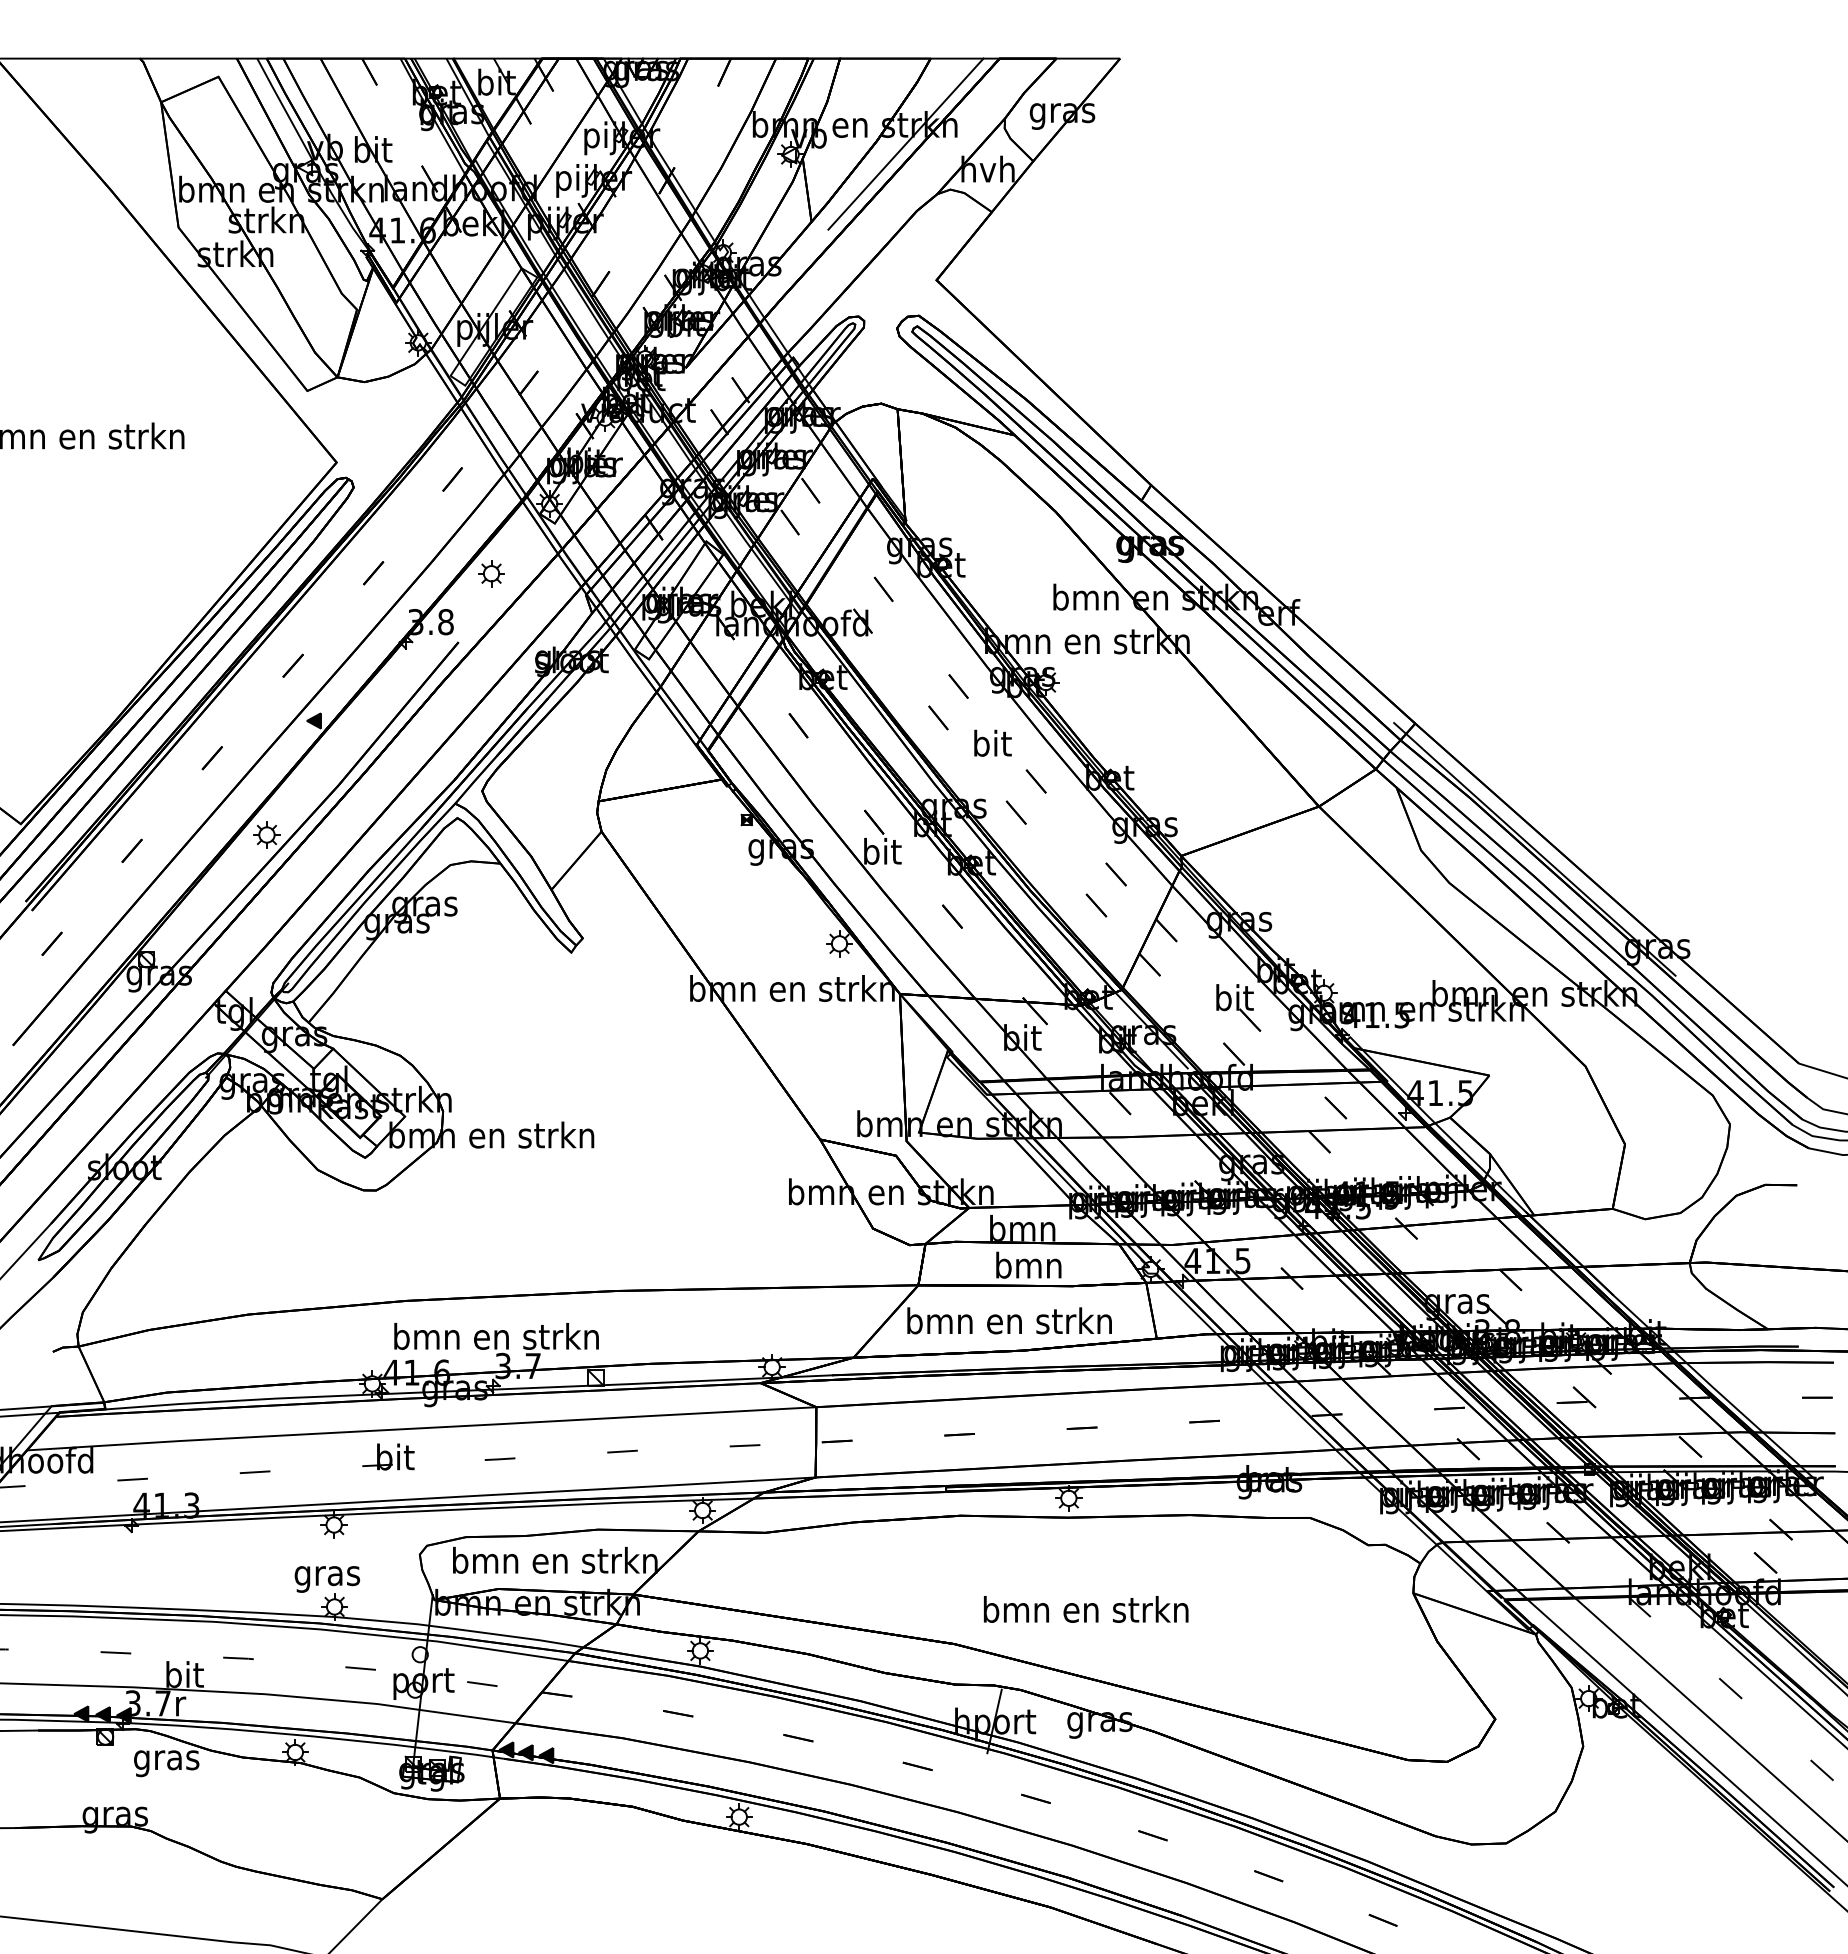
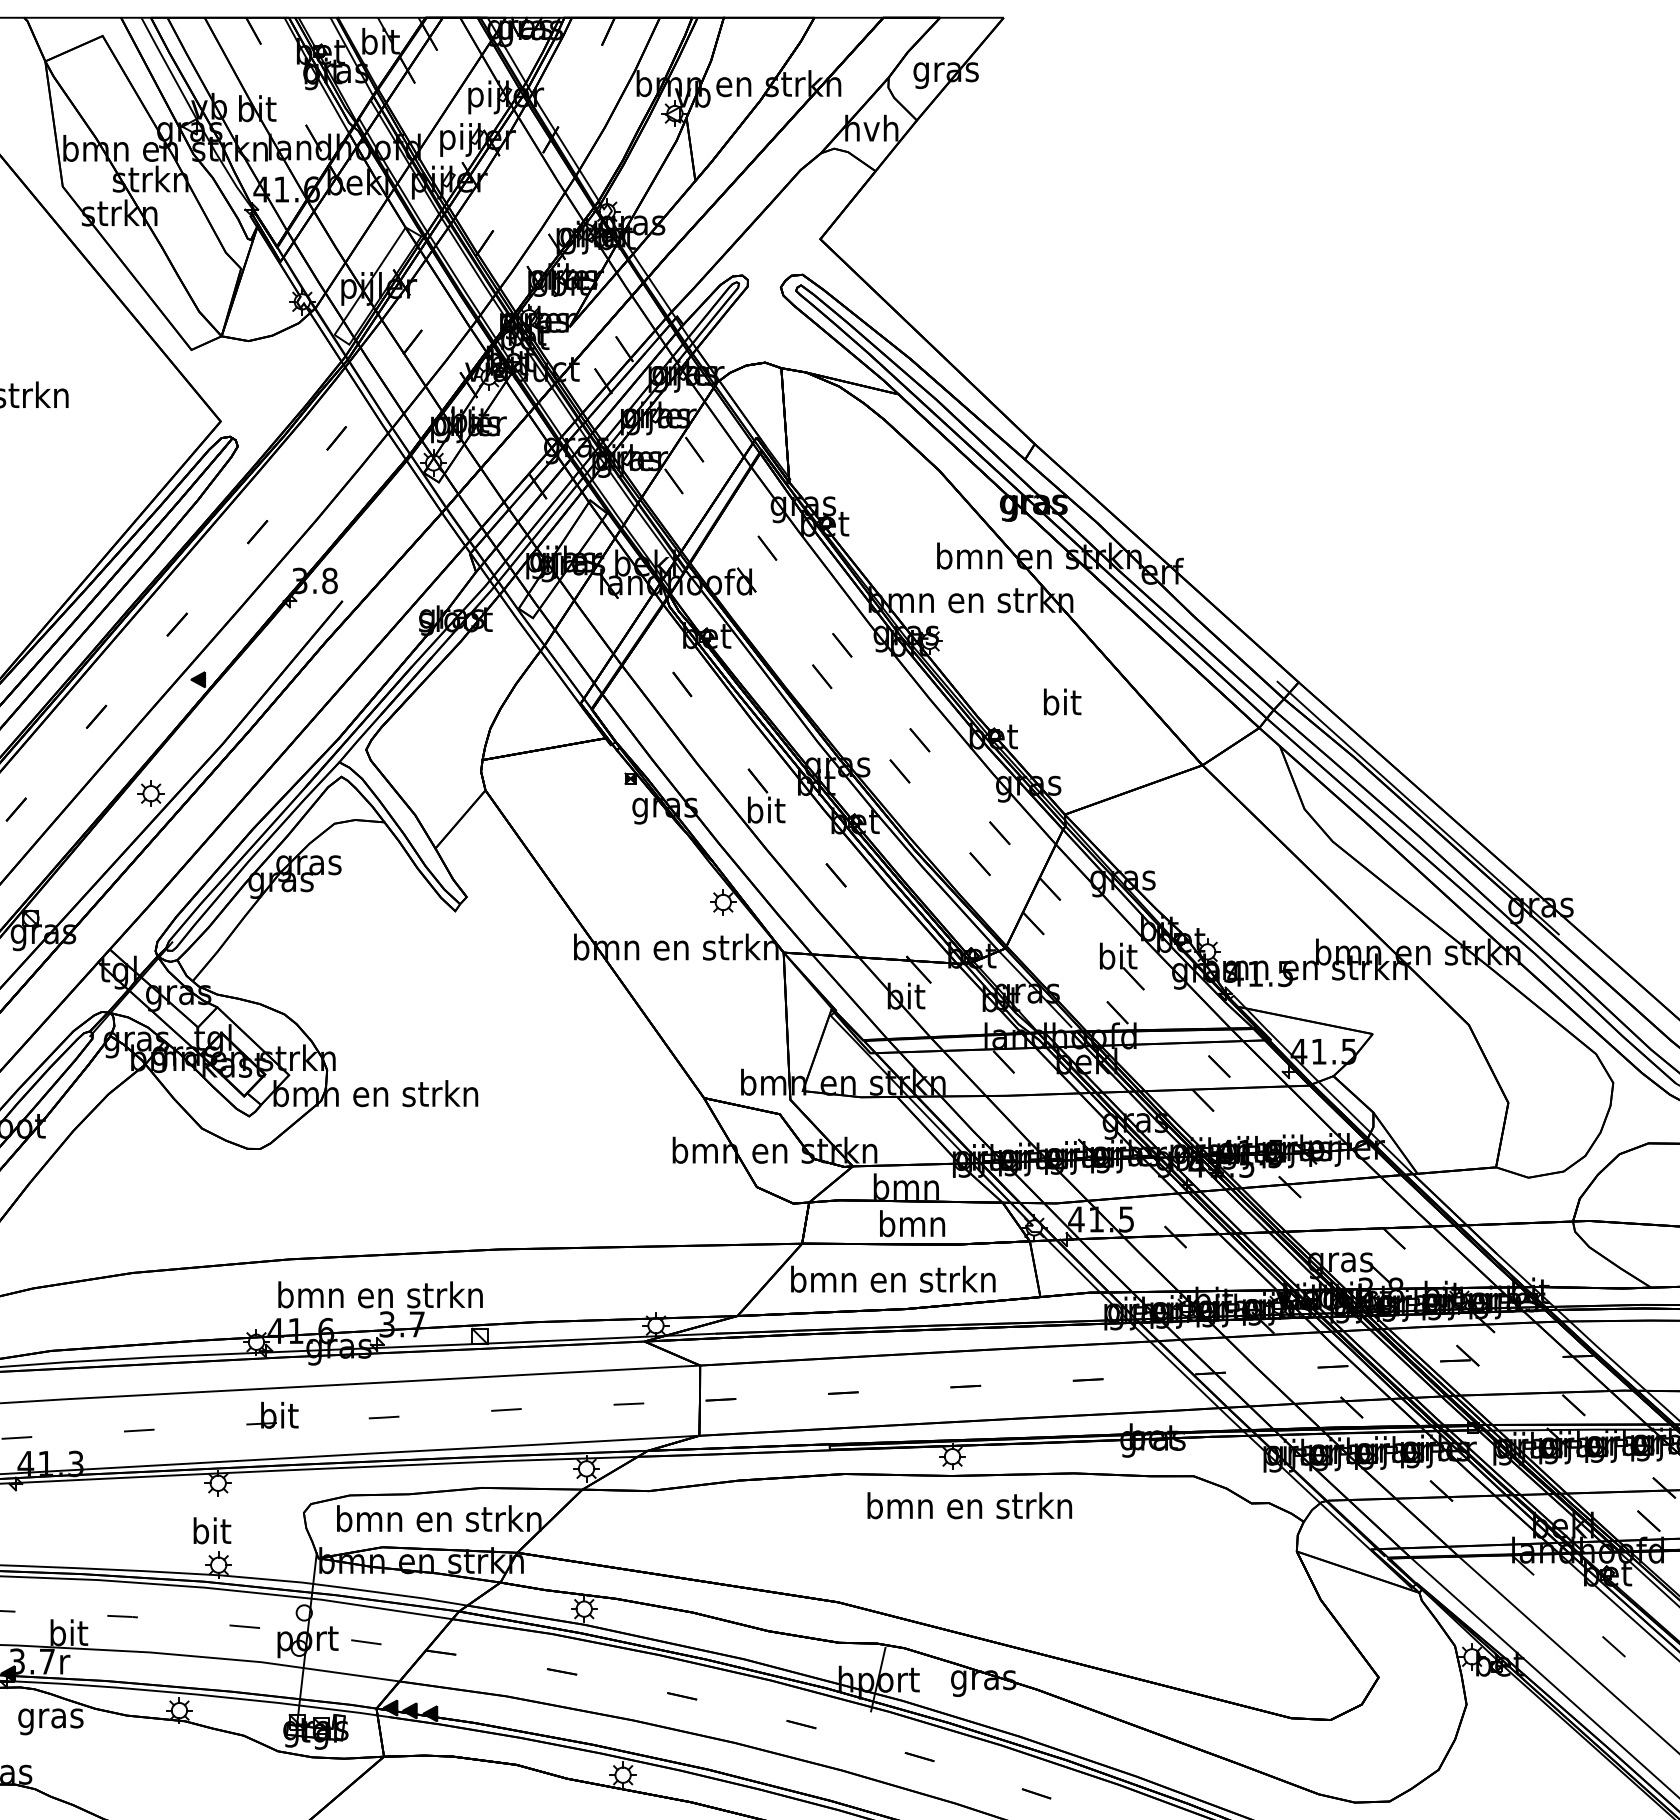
line: (905, 143) -> (789, 102), removed
part: (491, 573) -> (375, 532), removed
text: (992, 742) -> (1062, 701), moved
text: (327, 1575) -> (211, 1533), gras -> bit
text: (1086, 1609) -> (970, 1505), moved

